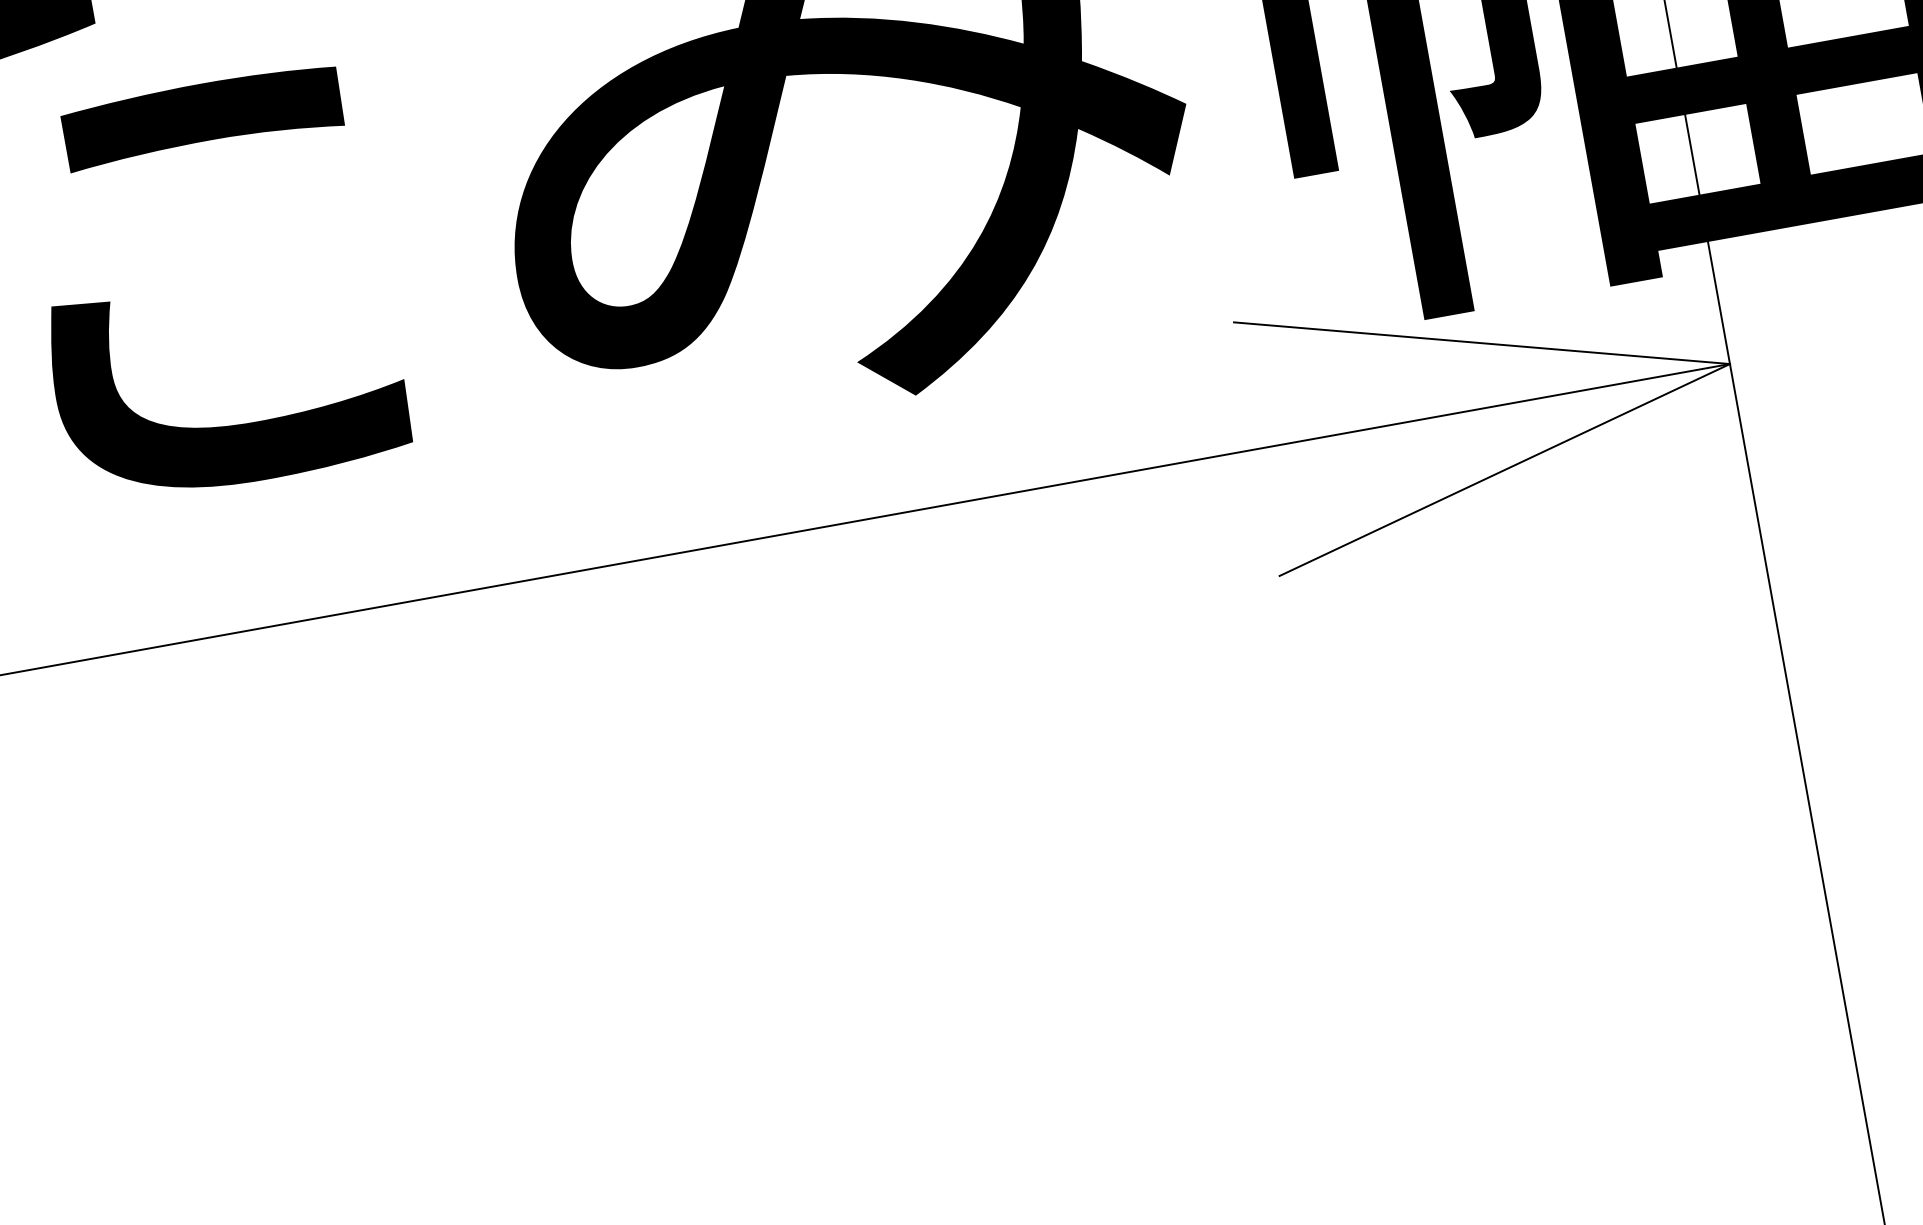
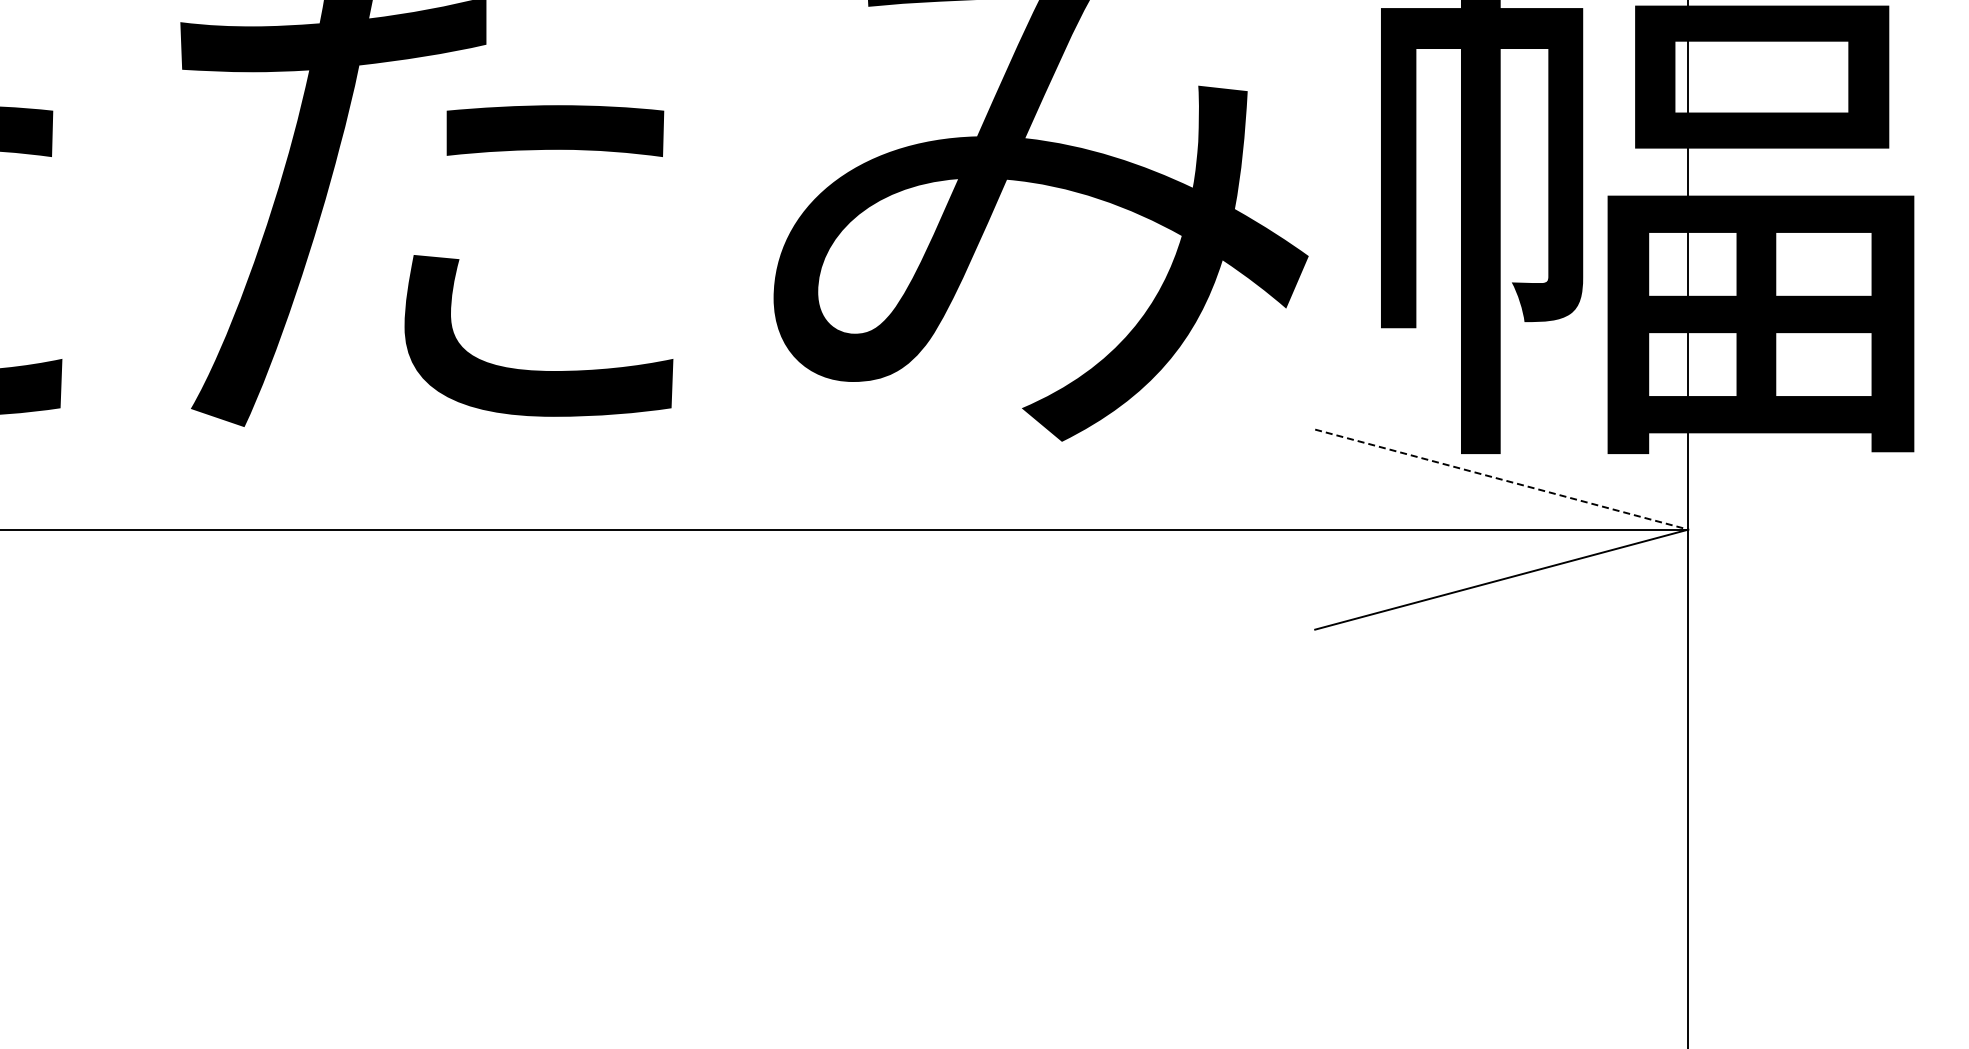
line: (1482, 342) -> (1502, 479), solid -> dashed

